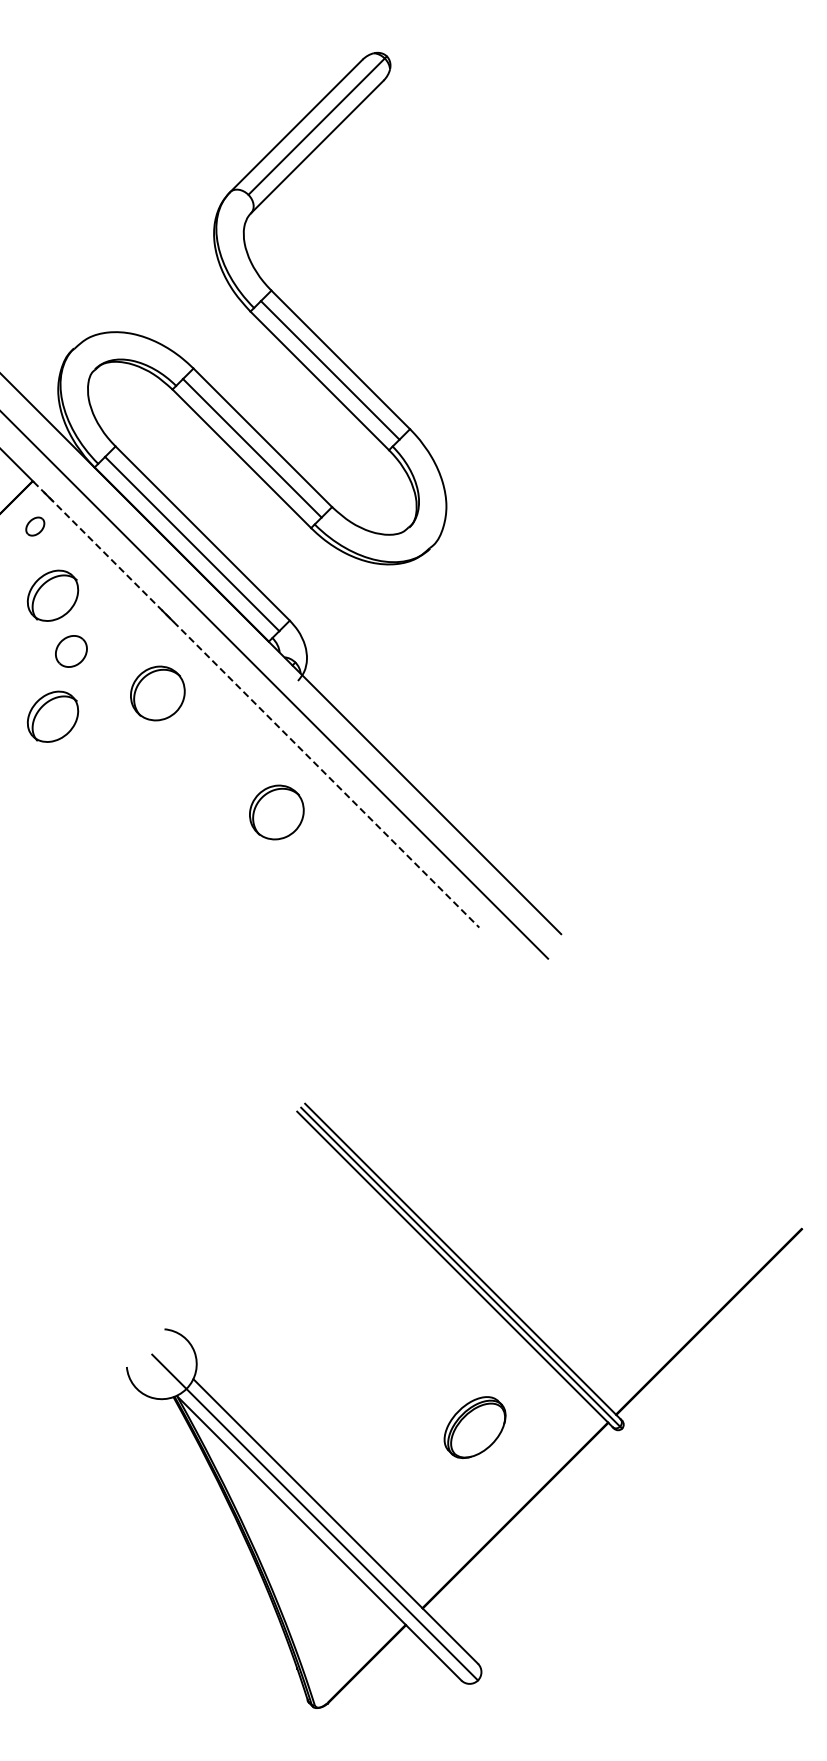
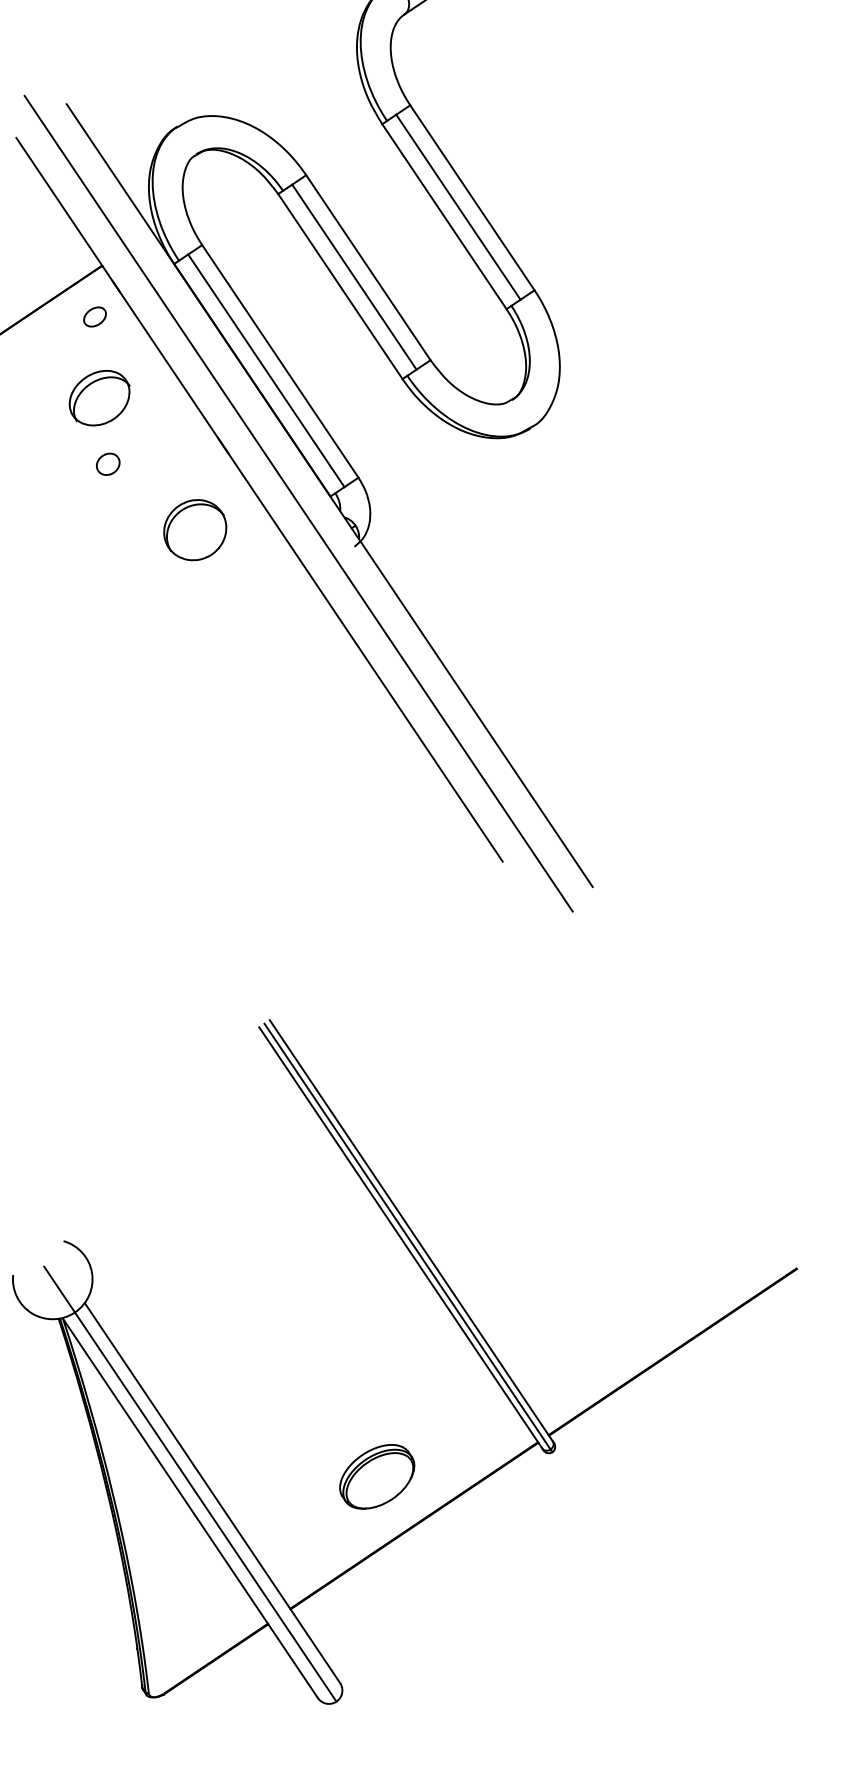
part: (71, 651) -> (108, 464), size x0.62
line: (256, 705) -> (302, 565), dashed -> solid
part: (52, 716) -> (72, 532), removed
part: (276, 812) -> (301, 688), removed
part: (474, 1427) -> (376, 1476), moved

